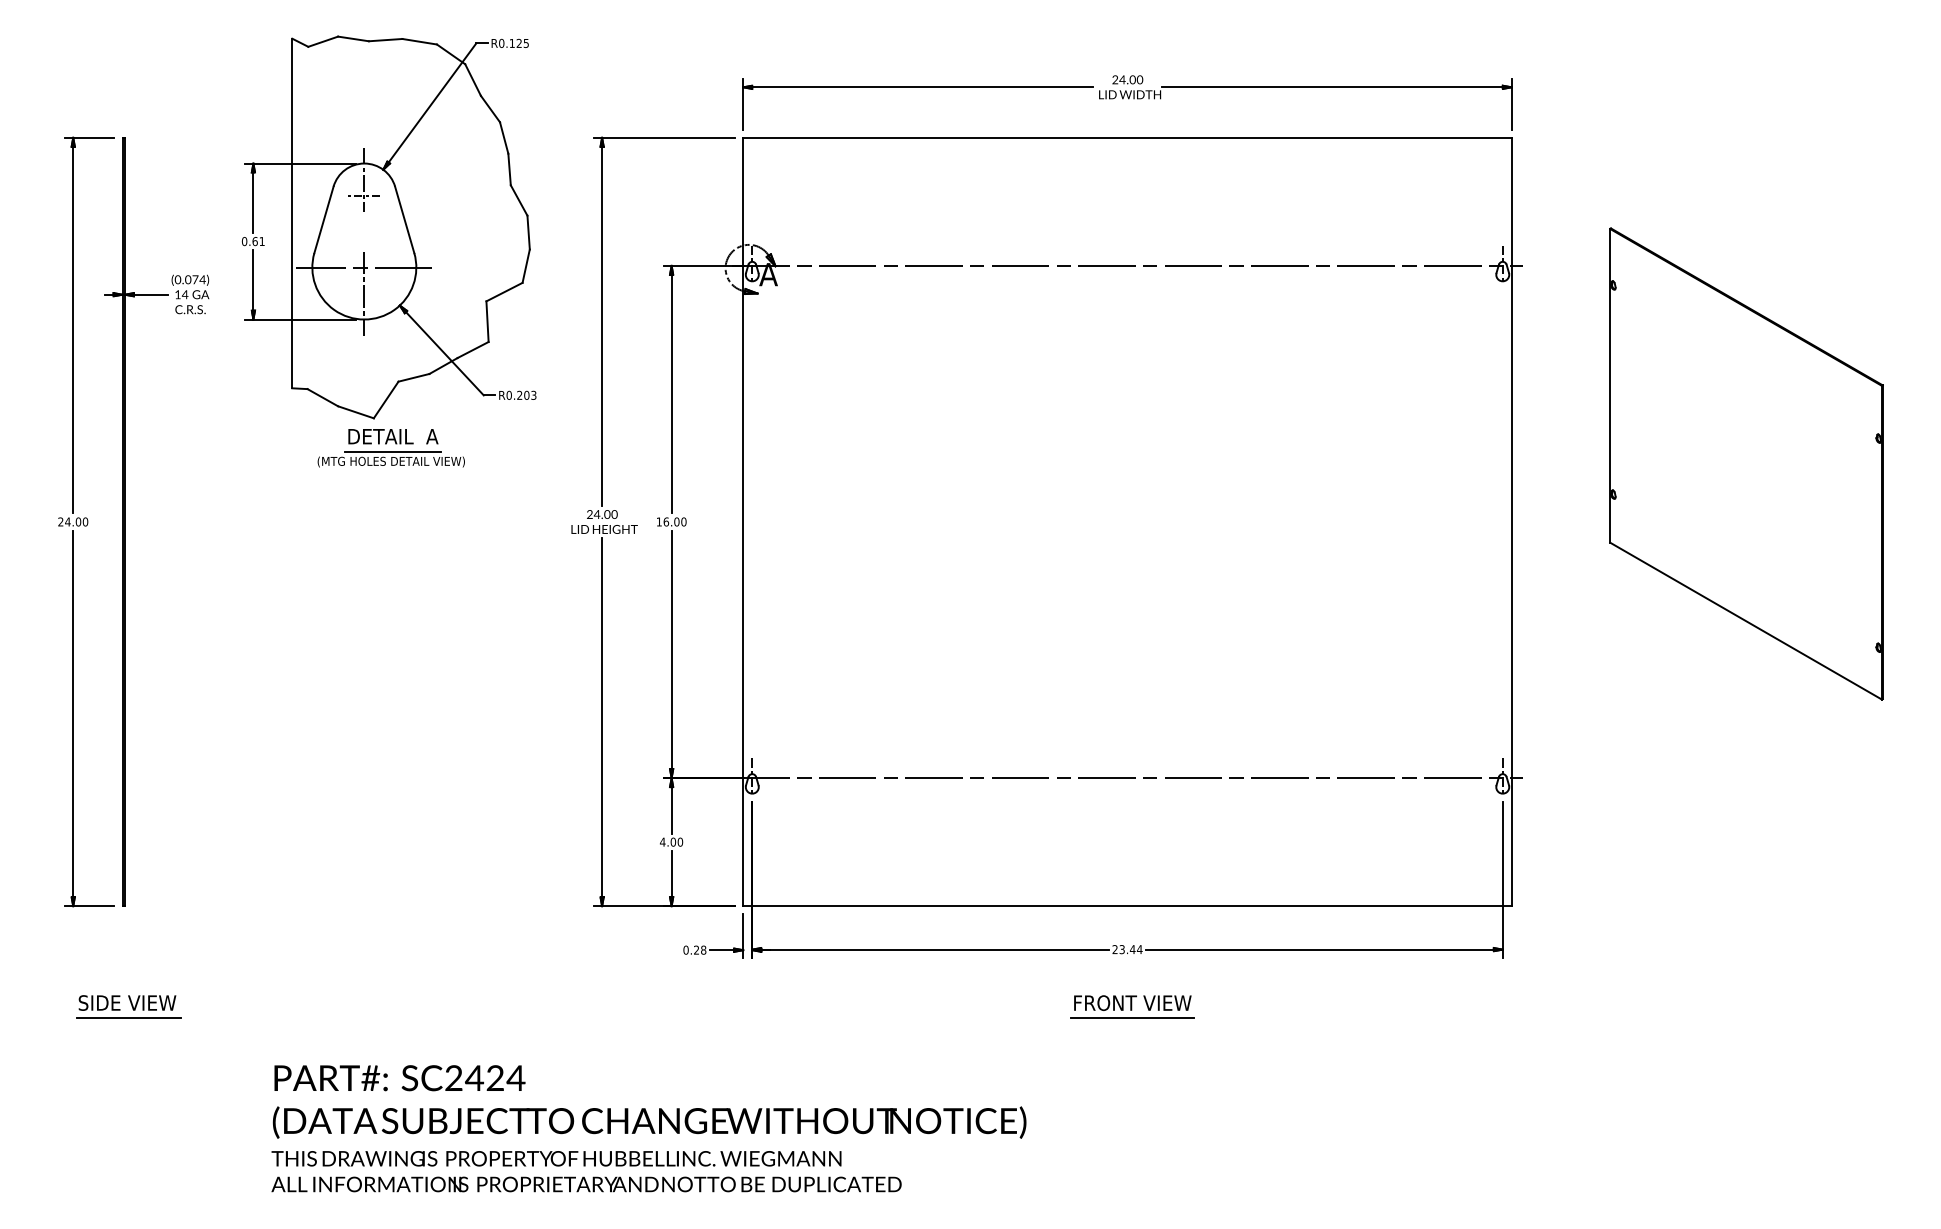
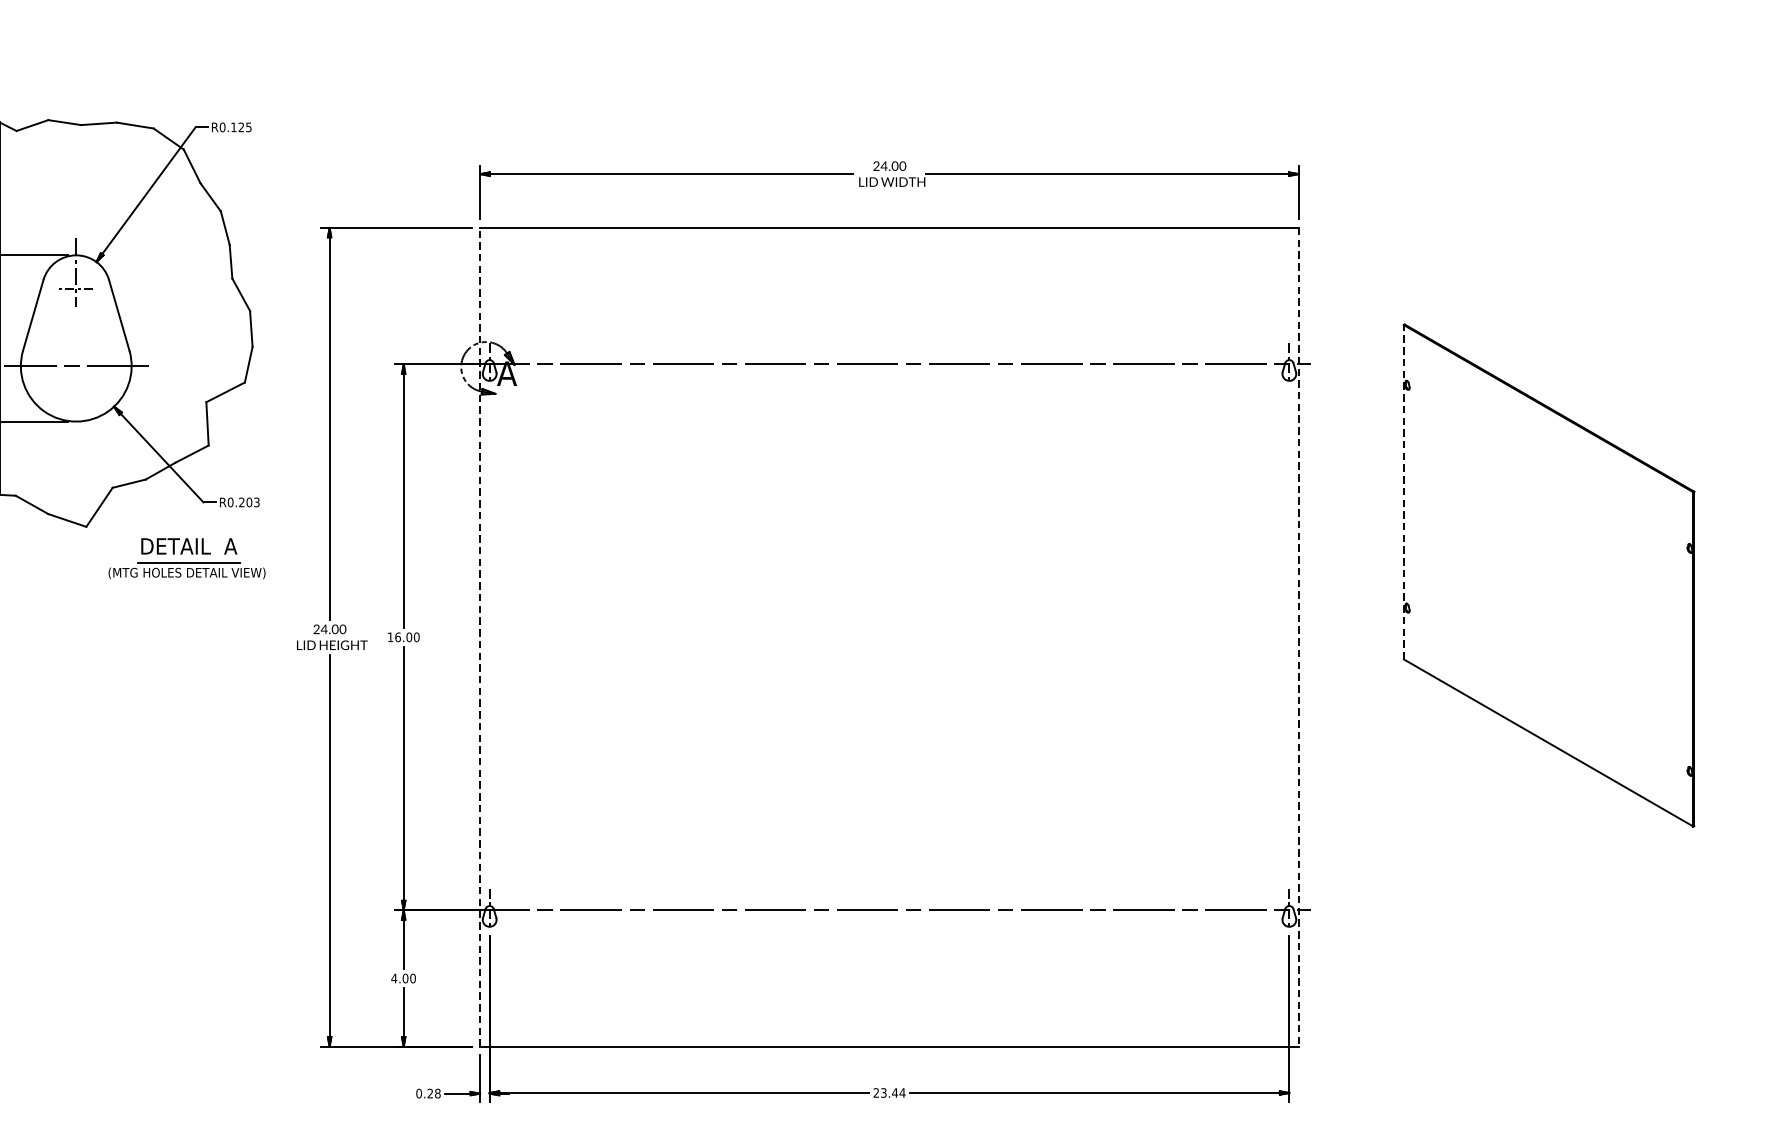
line: (364, 293) -> (76, 393), removed
line: (1610, 385) -> (1404, 491), solid -> dashed
part: (390, 448) -> (186, 559), moved
line: (743, 521) -> (480, 636), solid -> dashed
line: (1511, 522) -> (1298, 637), solid -> dashed

